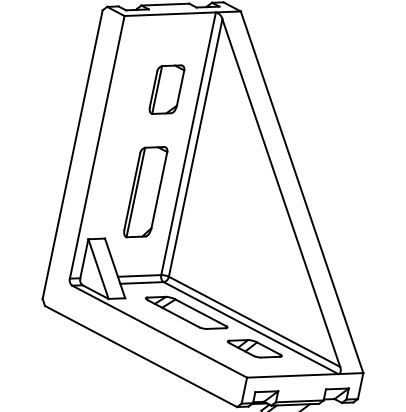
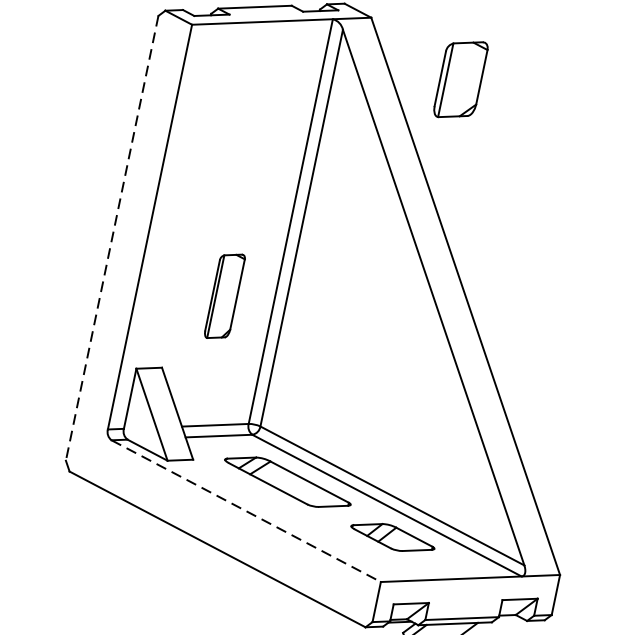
part: (166, 89) -> (460, 79), moved
line: (72, 155) -> (111, 239), solid -> dashed
part: (145, 192) -> (224, 296), size x0.6
line: (159, 331) -> (245, 510), solid -> dashed

